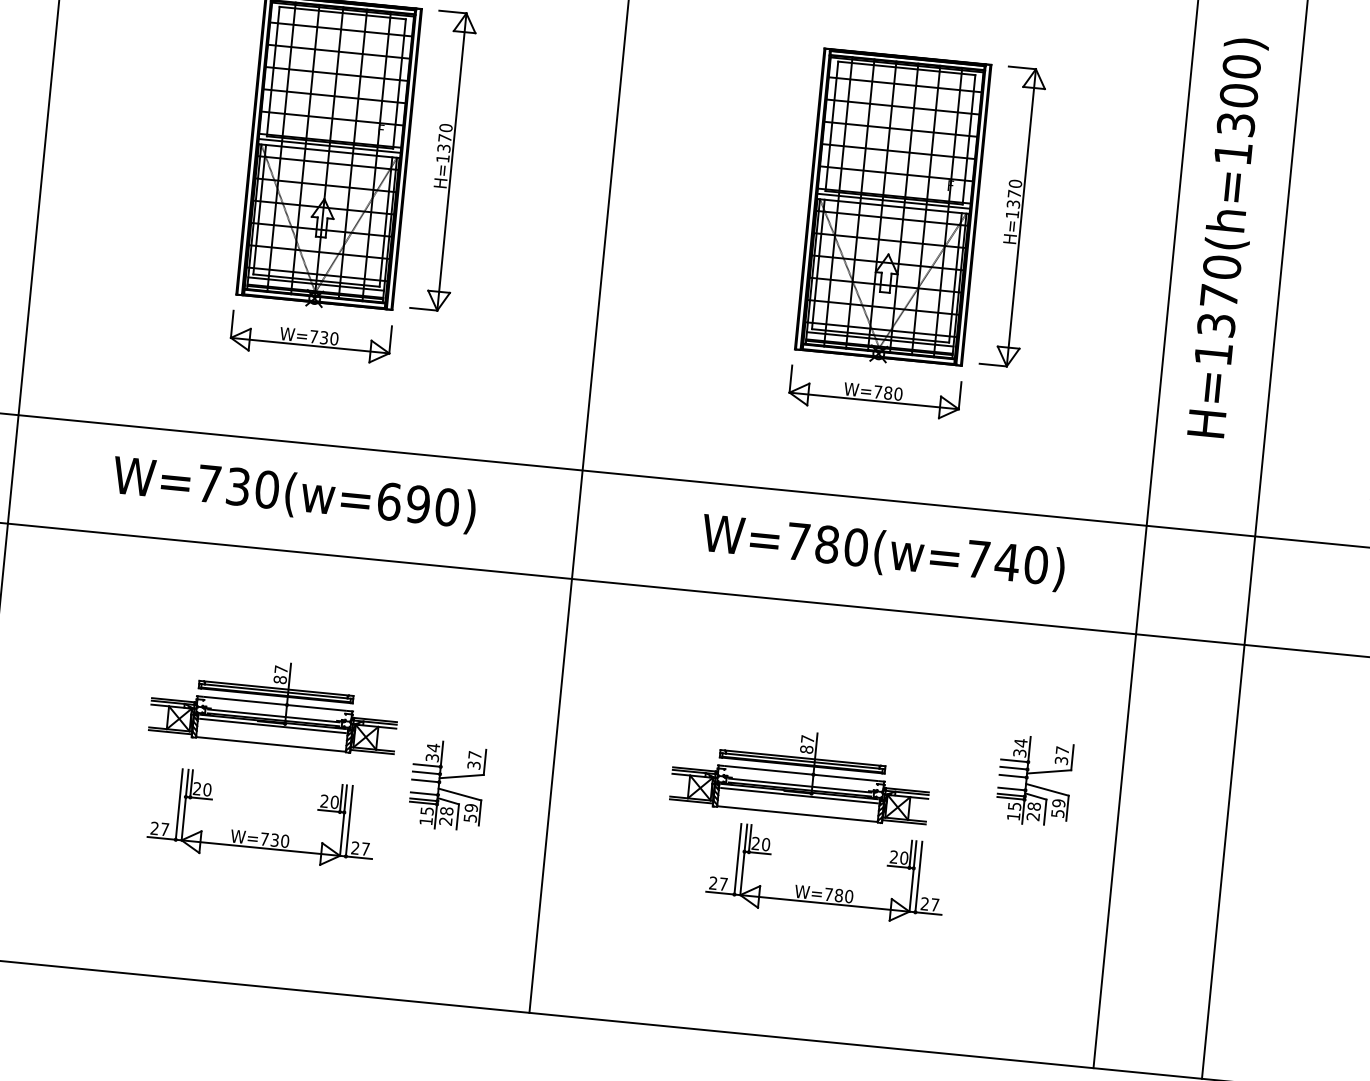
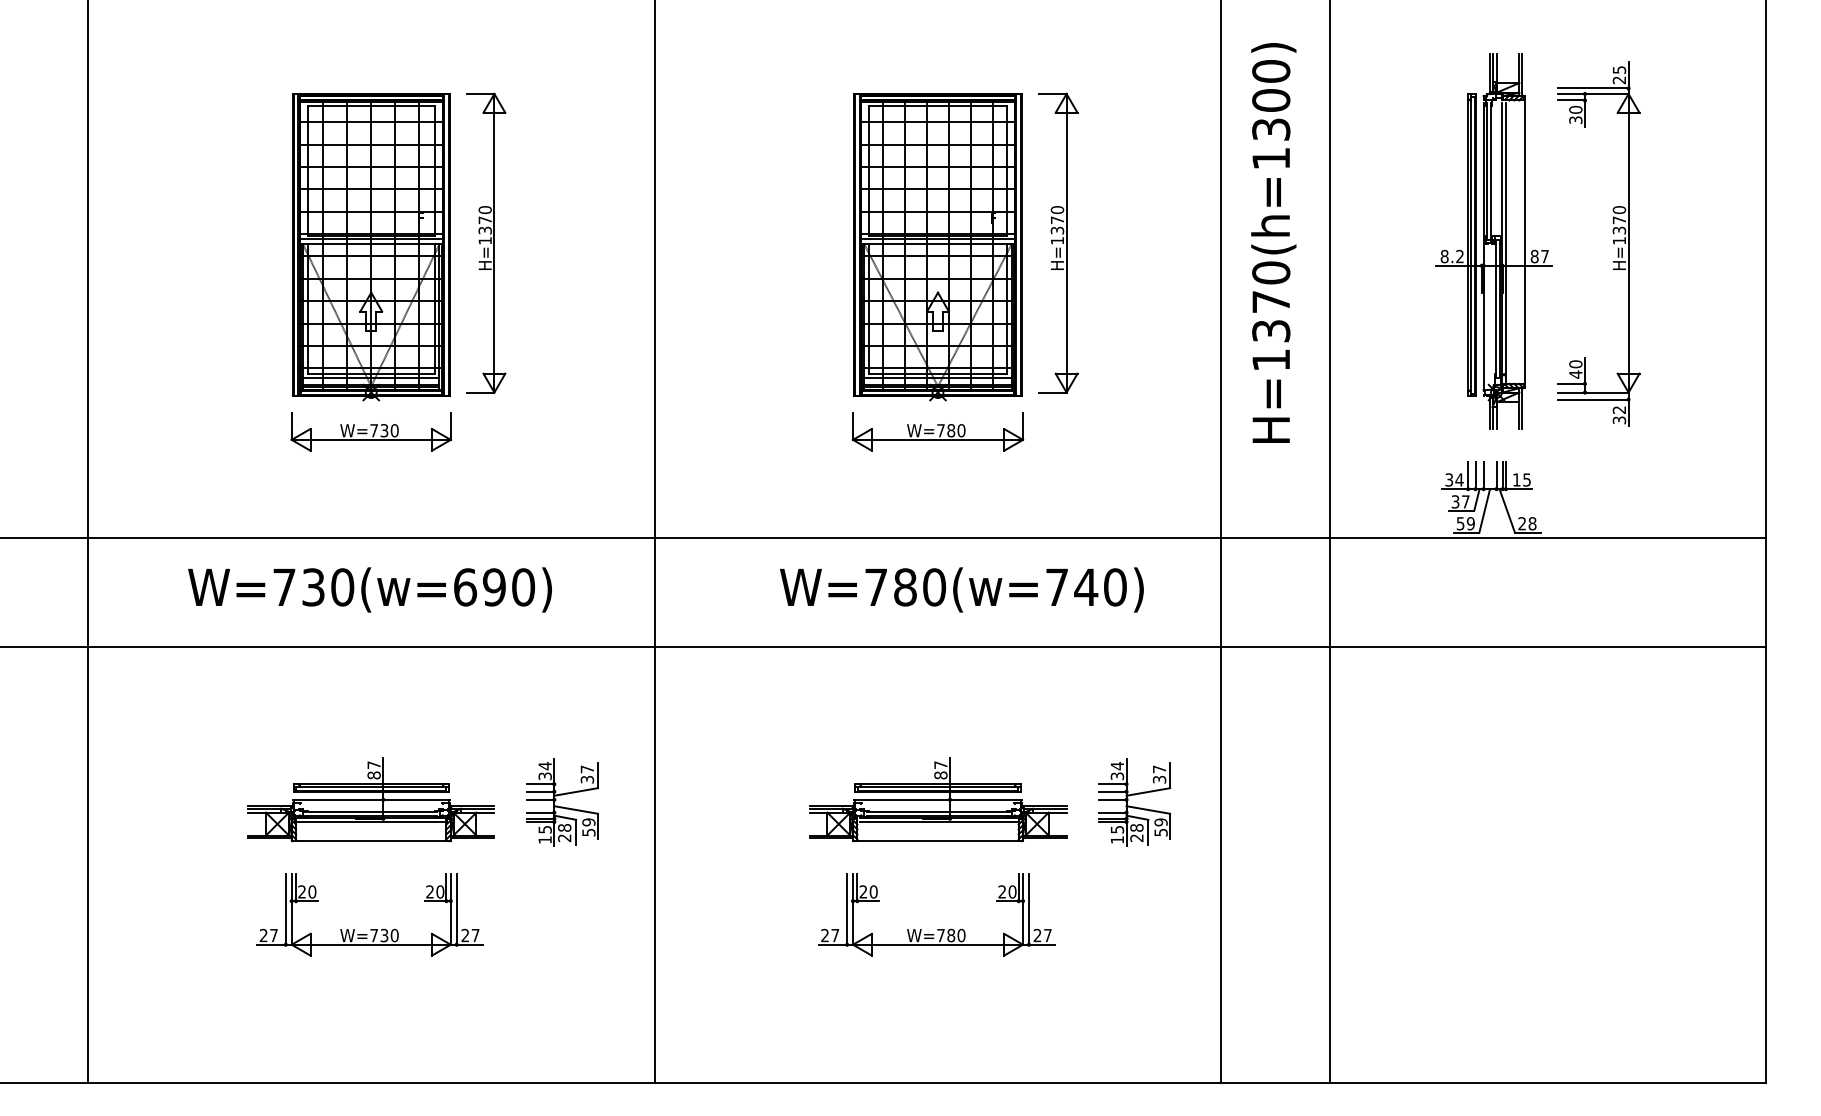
part: (801, 773) -> (938, 799), moved
part: (447, 785) -> (562, 802), moved

